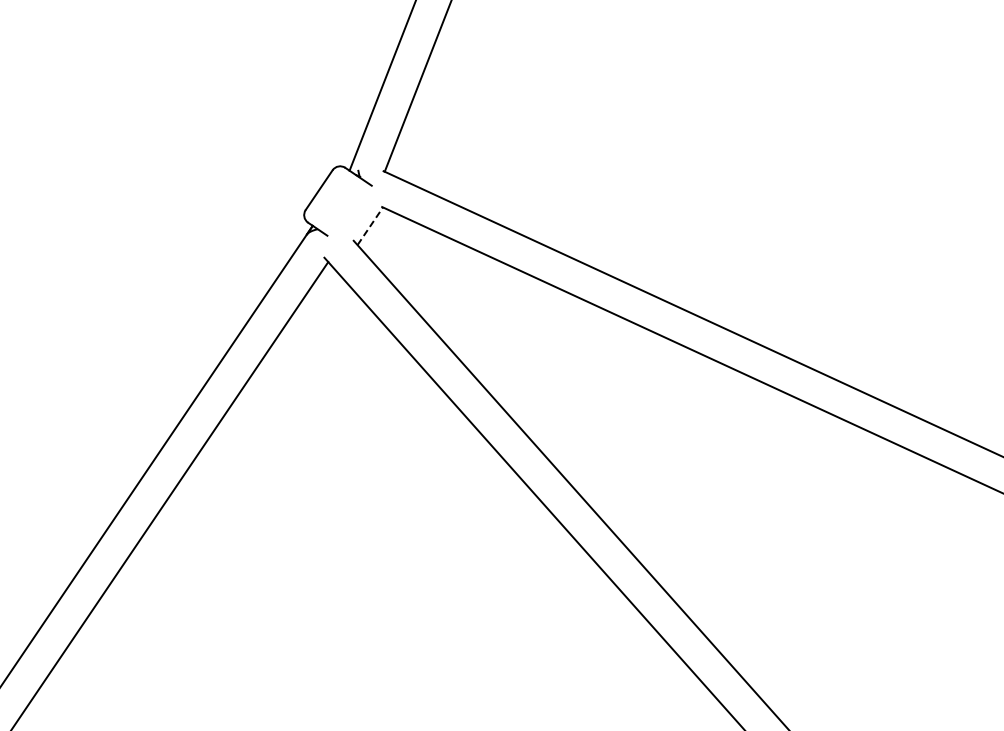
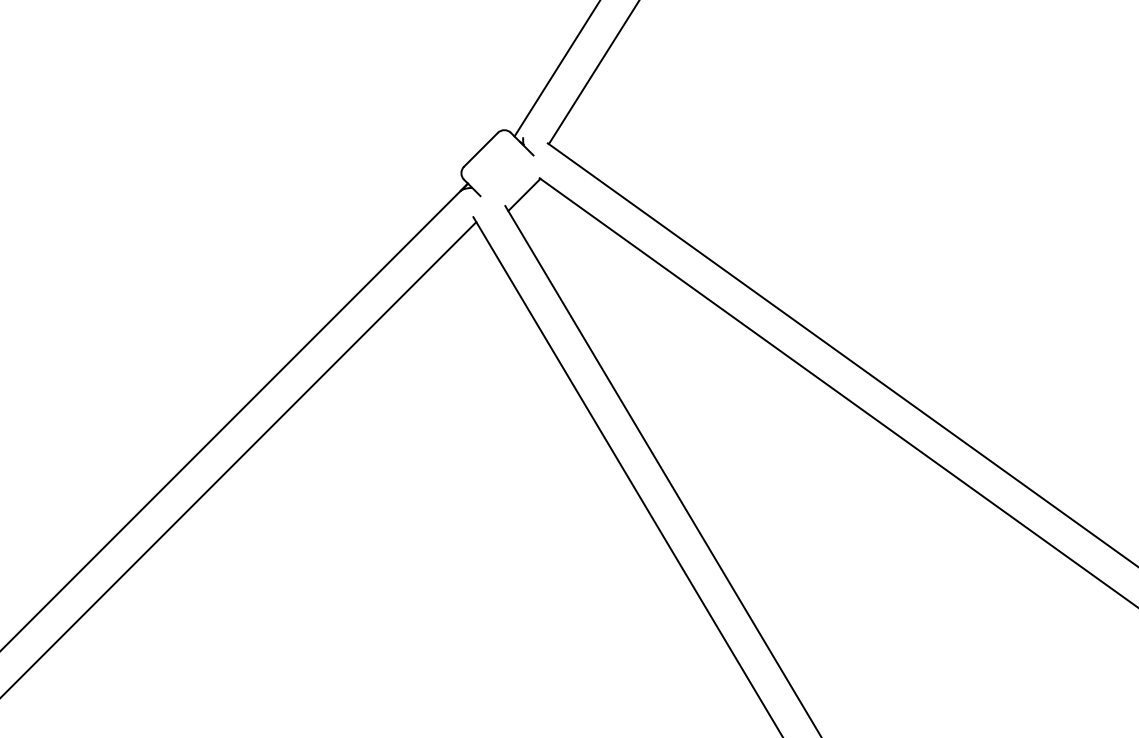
line: (370, 225) -> (524, 194), dashed -> solid

